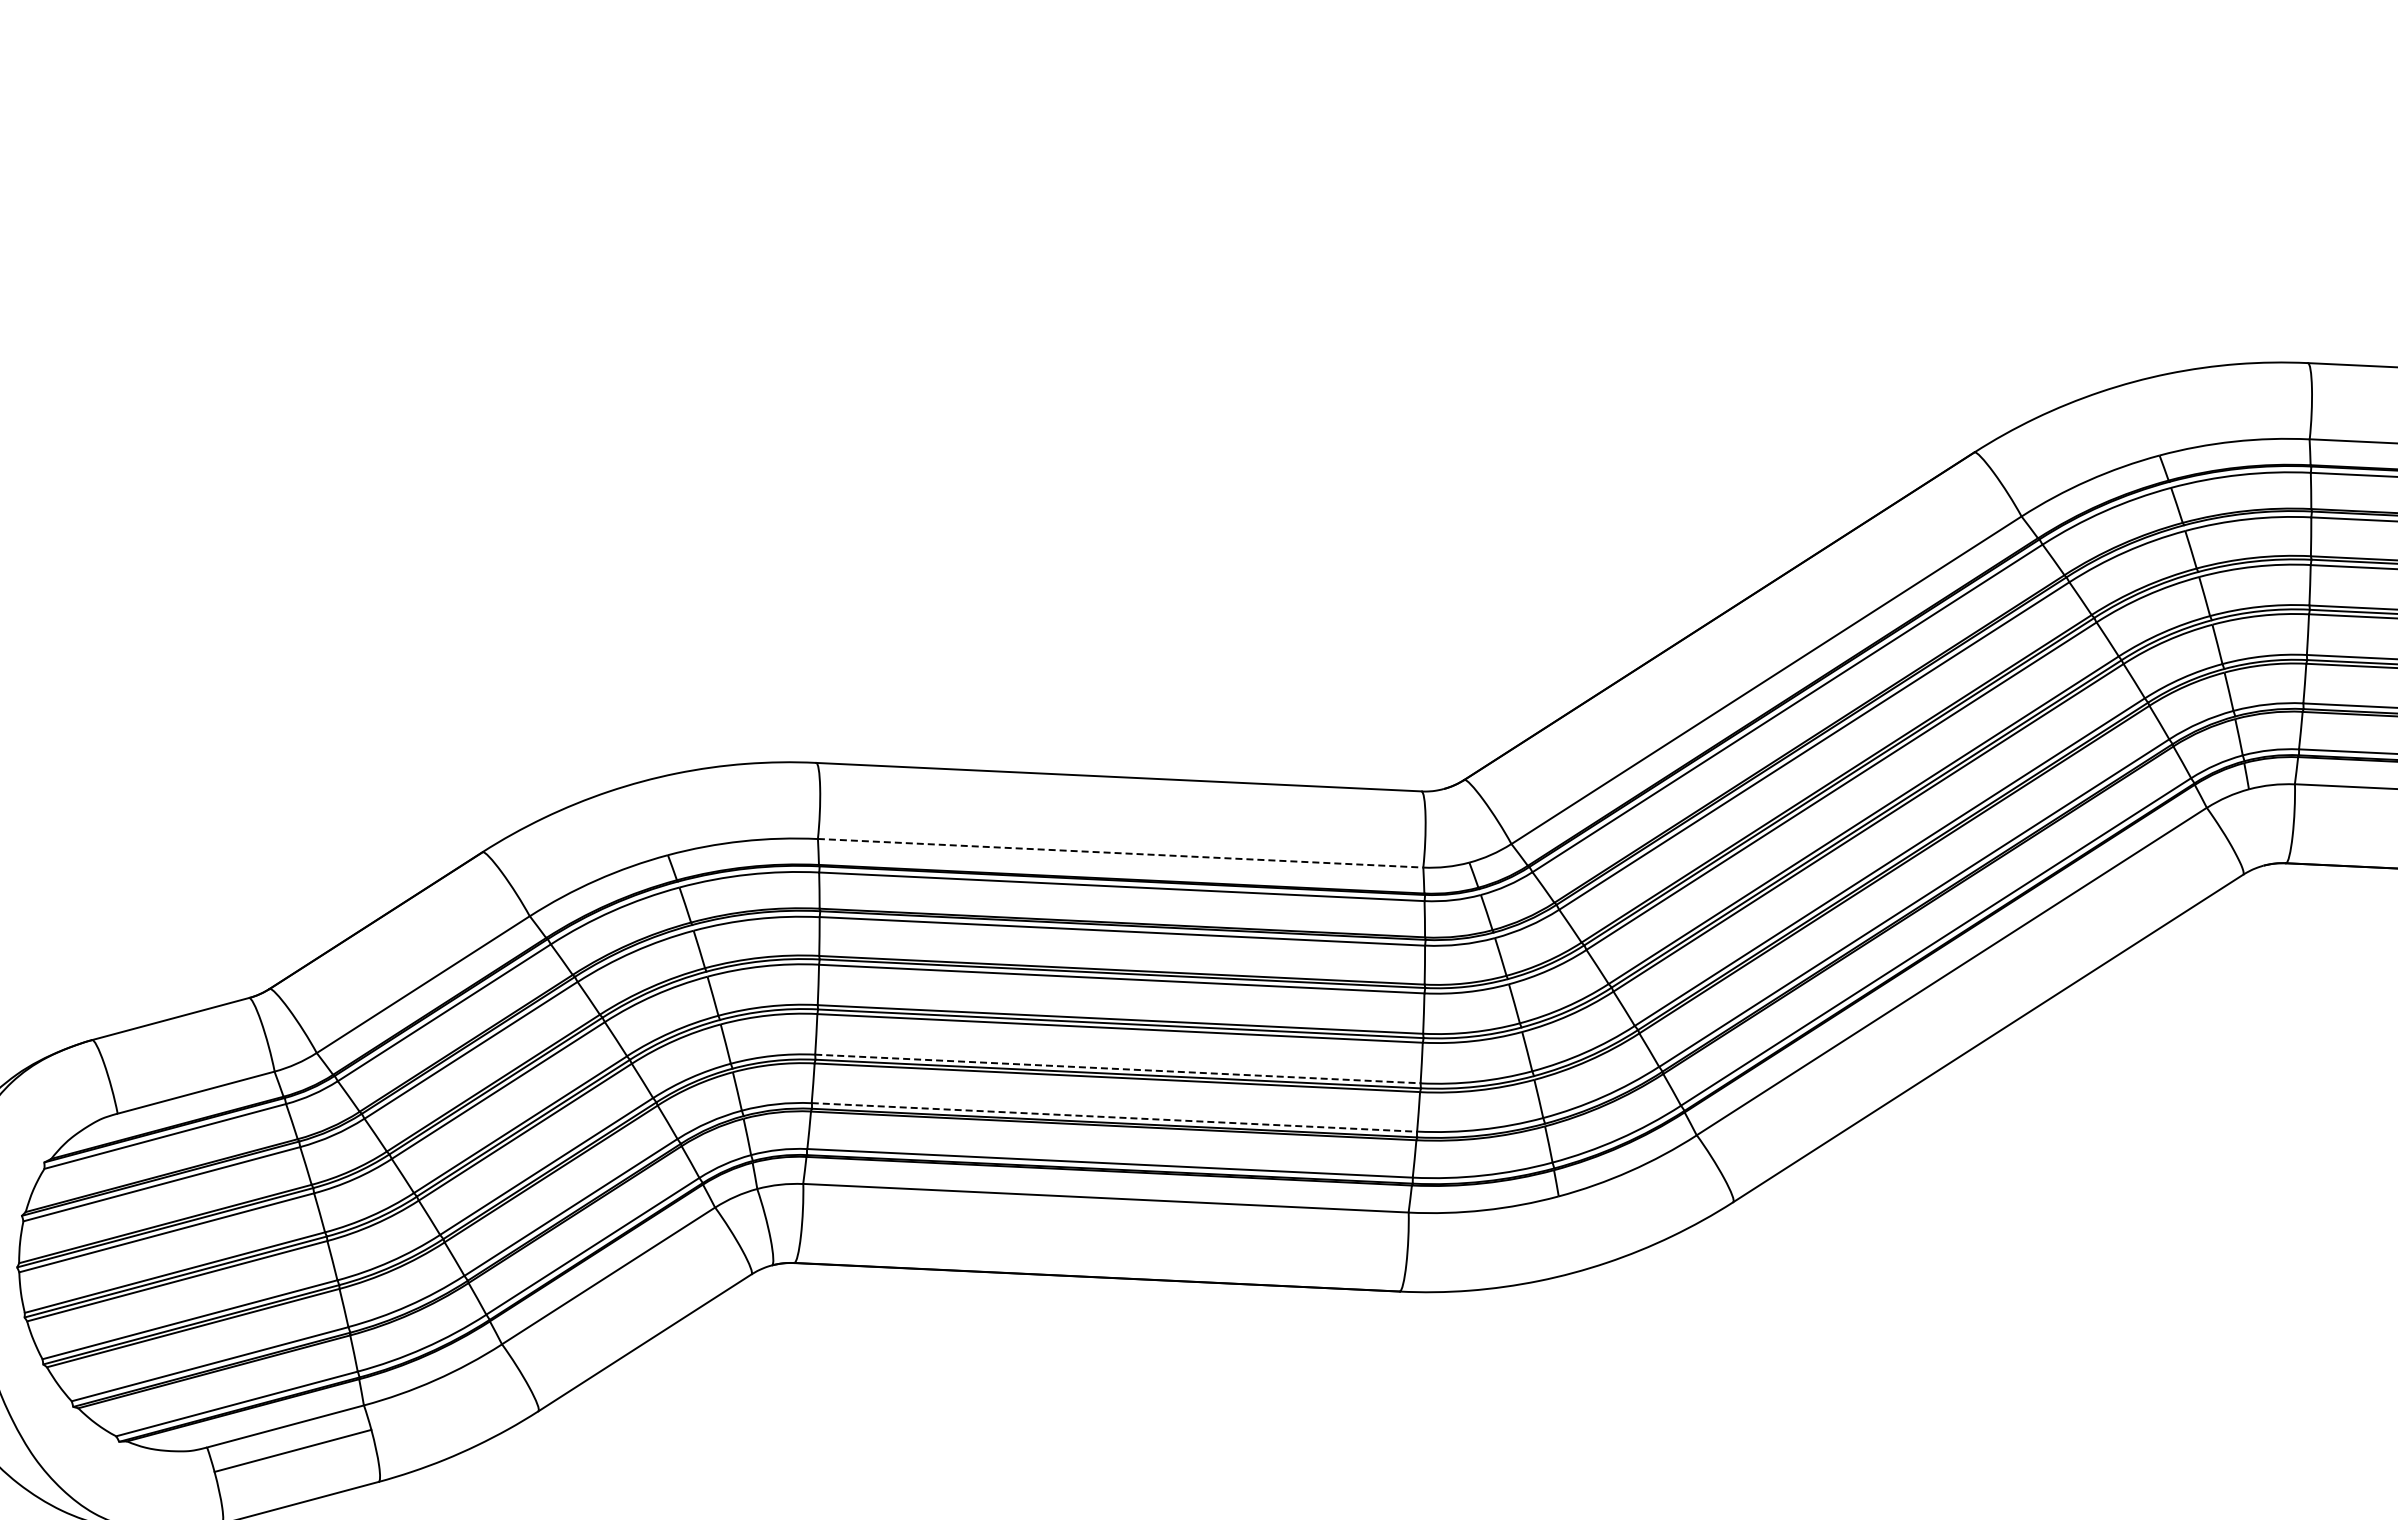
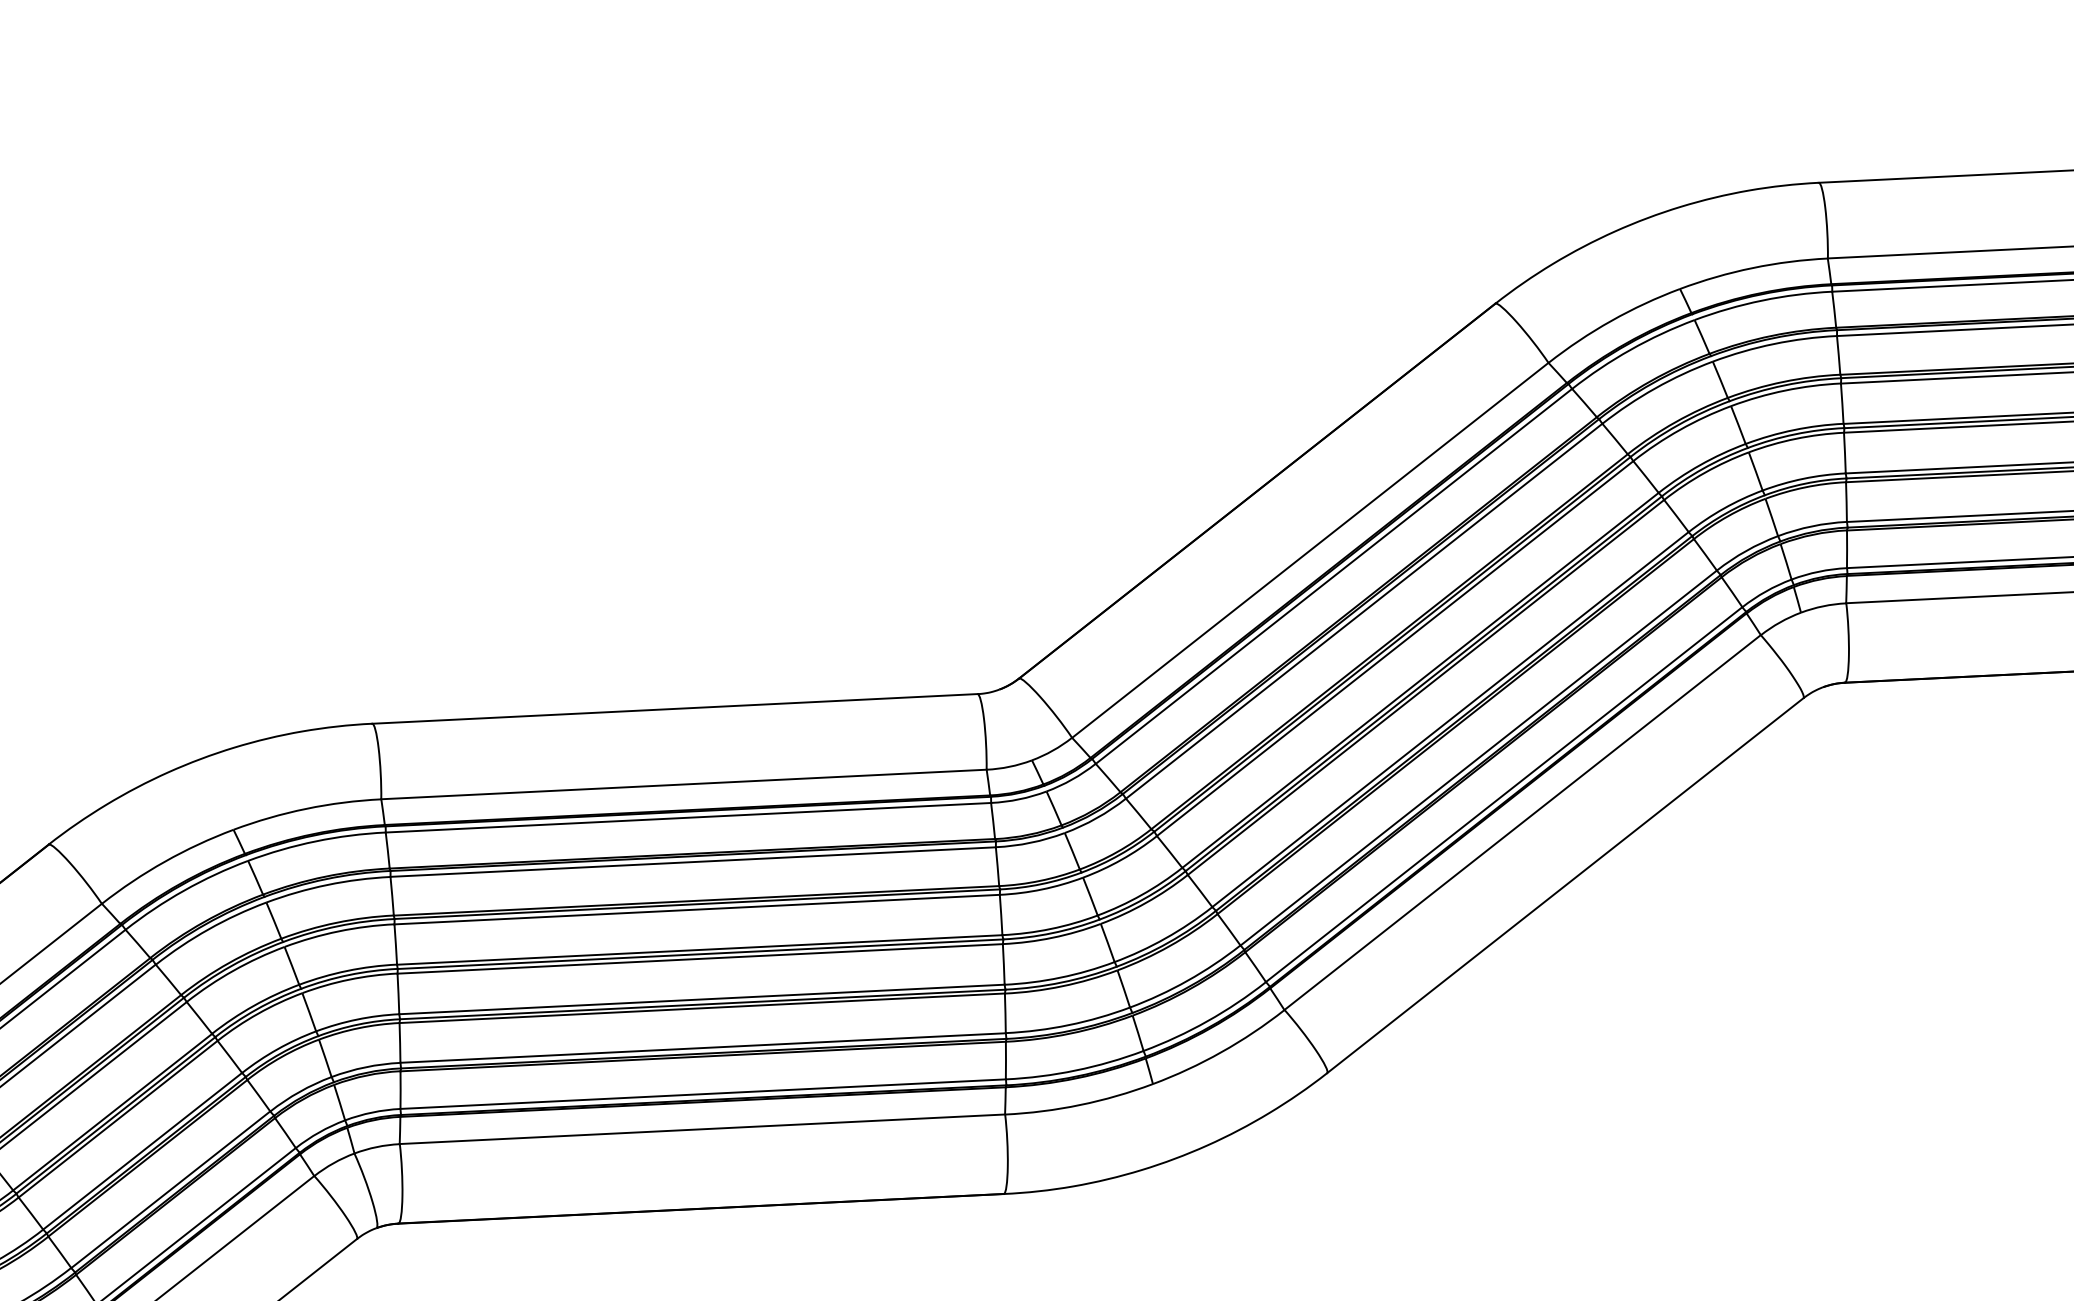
line: (1121, 853) -> (684, 784), dashed -> solid
line: (1118, 1069) -> (702, 999), dashed -> solid
line: (1114, 1117) -> (703, 1048), dashed -> solid

